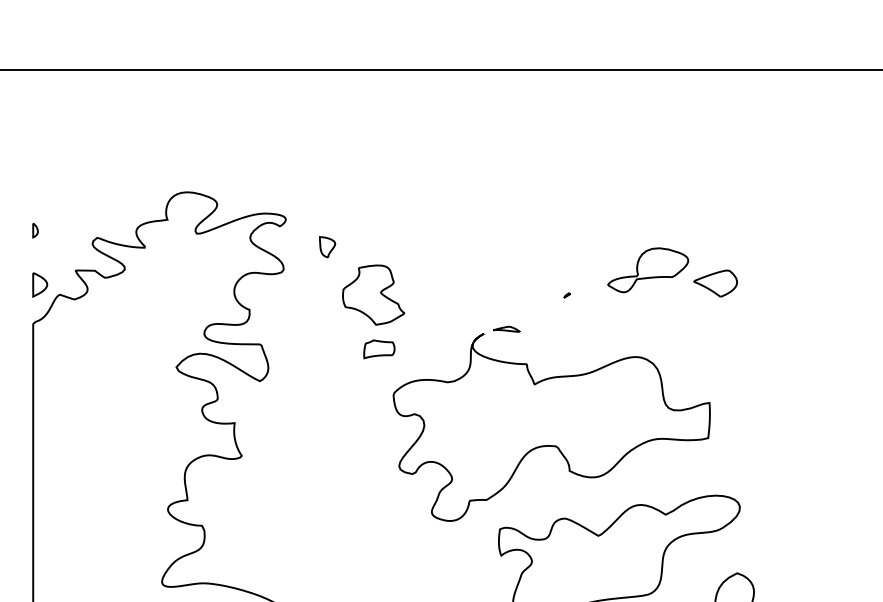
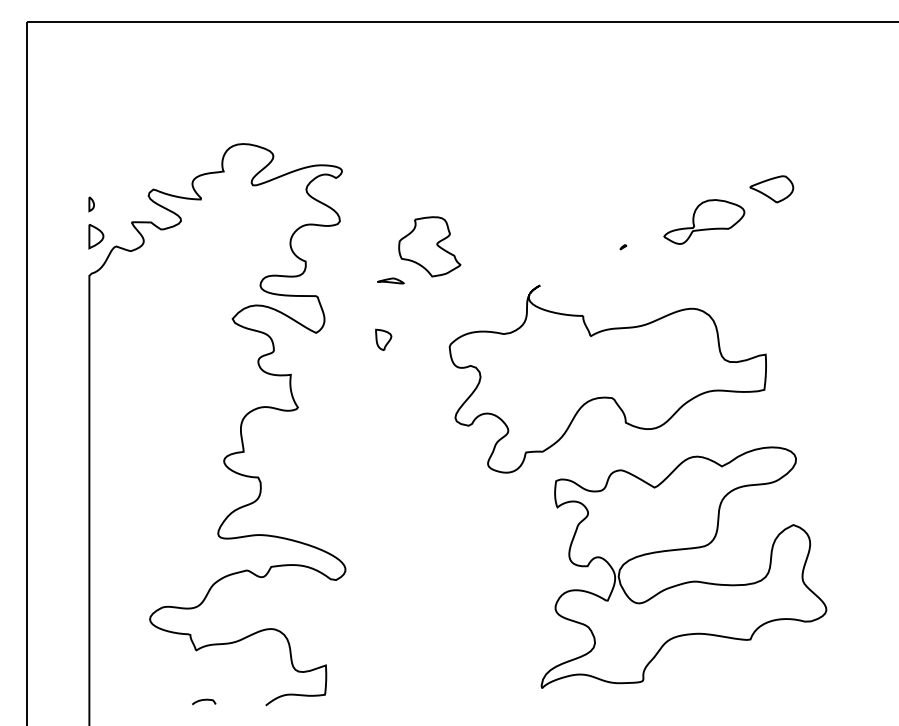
part: (35, 230) -> (91, 204), moved
part: (327, 246) -> (383, 339), moved
part: (715, 283) -> (771, 189), moved
part: (507, 328) -> (391, 280), moved
part: (379, 348) -> (435, 300), removed

